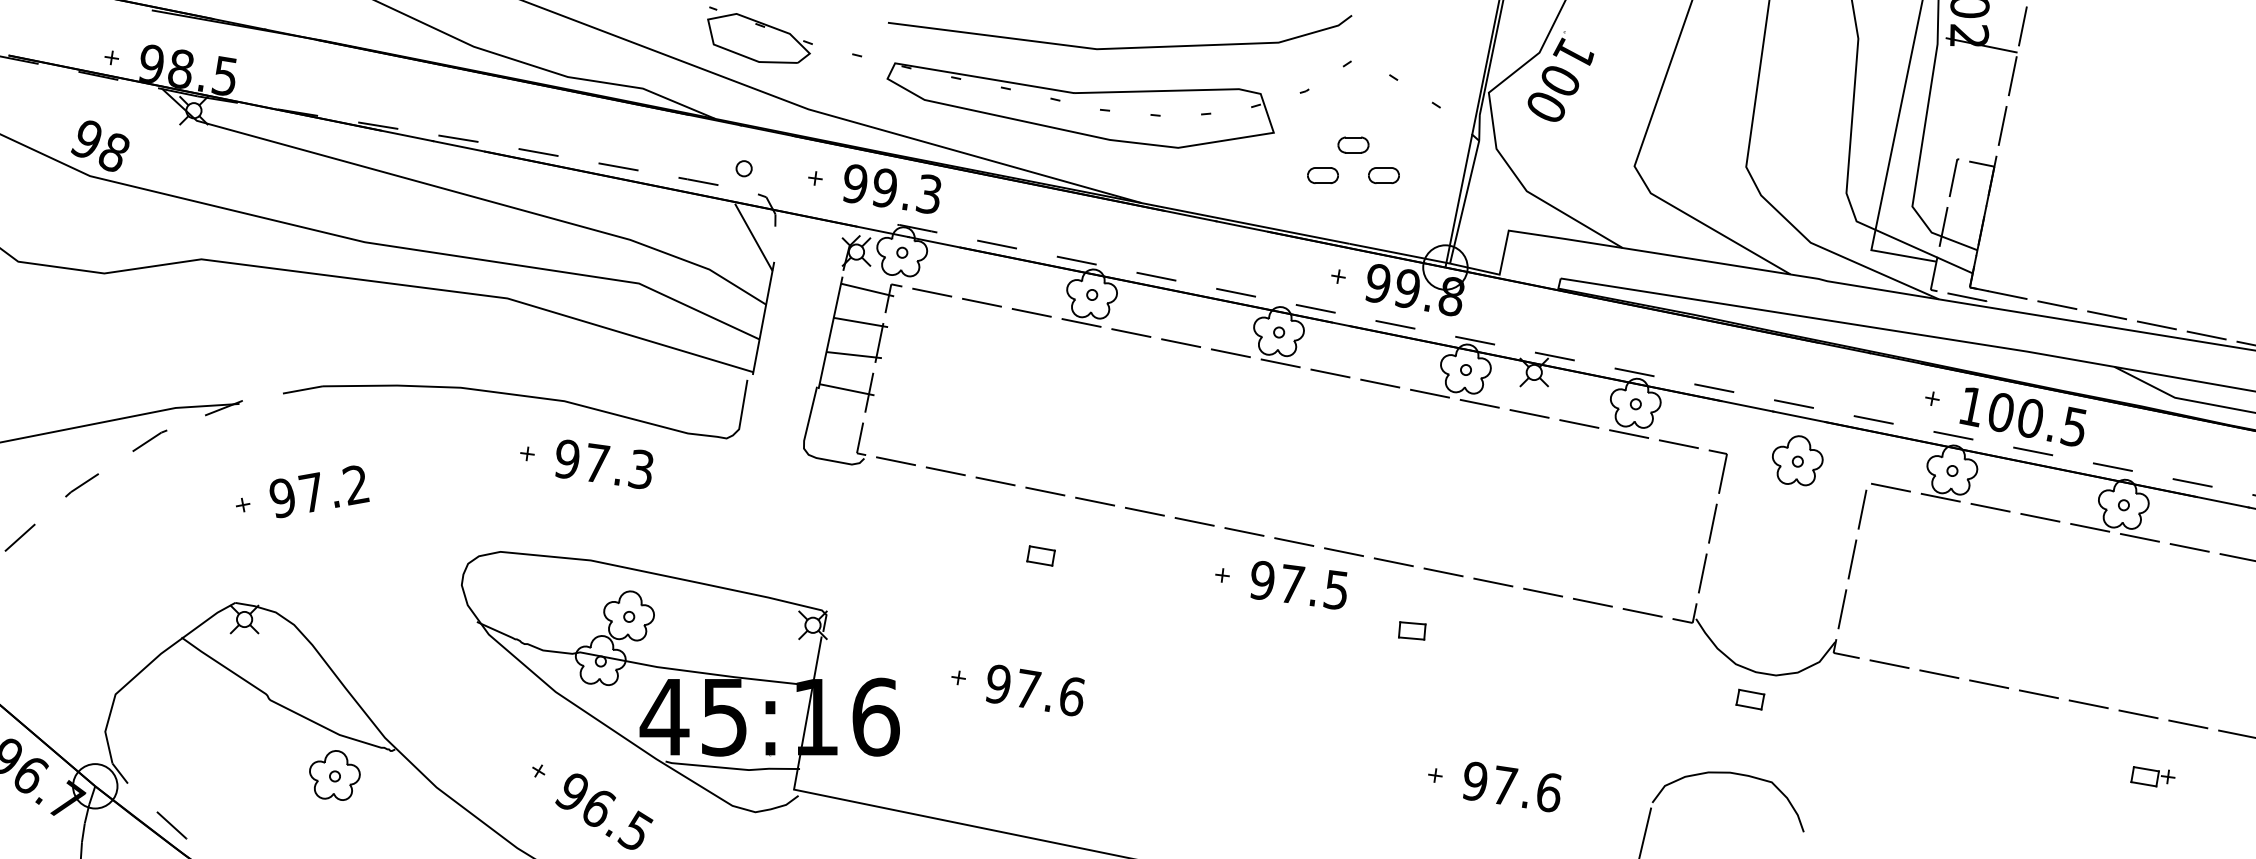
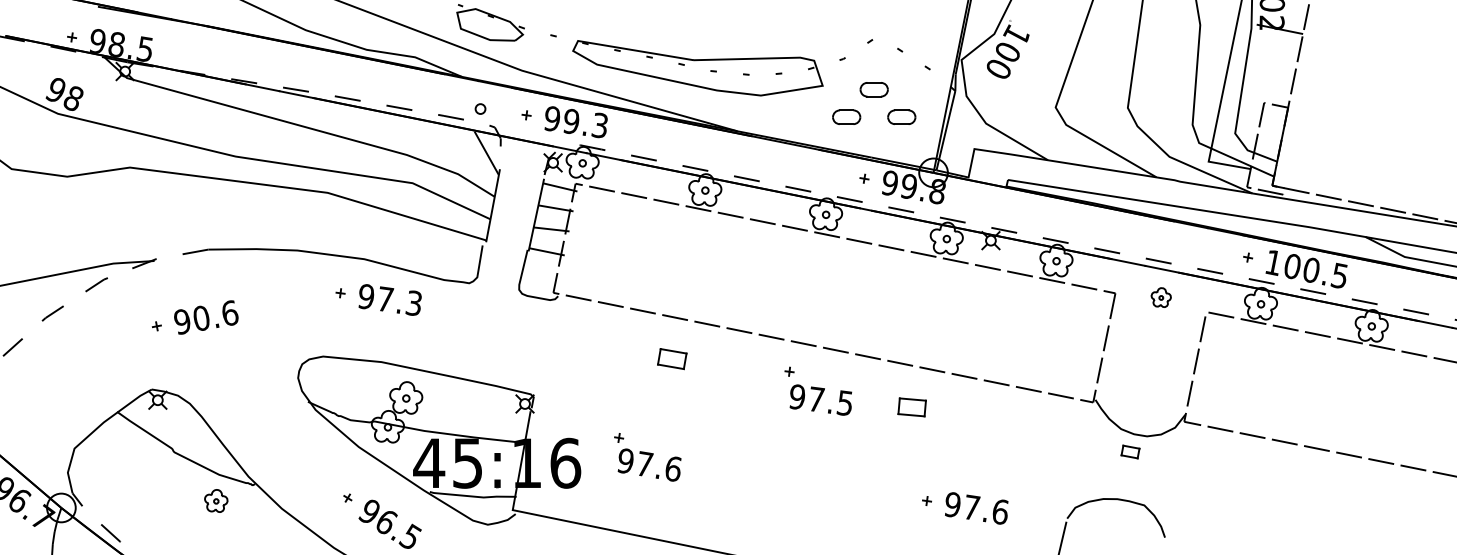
line: (1120, 47) -> (723, 30), removed
part: (1352, 160) -> (873, 103), size x1.4
part: (1798, 460) -> (1161, 297), size x0.6
text: (333, 488) -> (215, 315), 97.2 -> 90.6
part: (1041, 556) -> (672, 359), size x1.6
text: (1298, 584) -> (820, 399), moved
part: (1411, 630) -> (911, 407), size x1.6
text: (1035, 689) -> (649, 464), moved
part: (335, 774) -> (216, 500), size x0.7
part: (2152, 776) -> (1390, 501), removed

